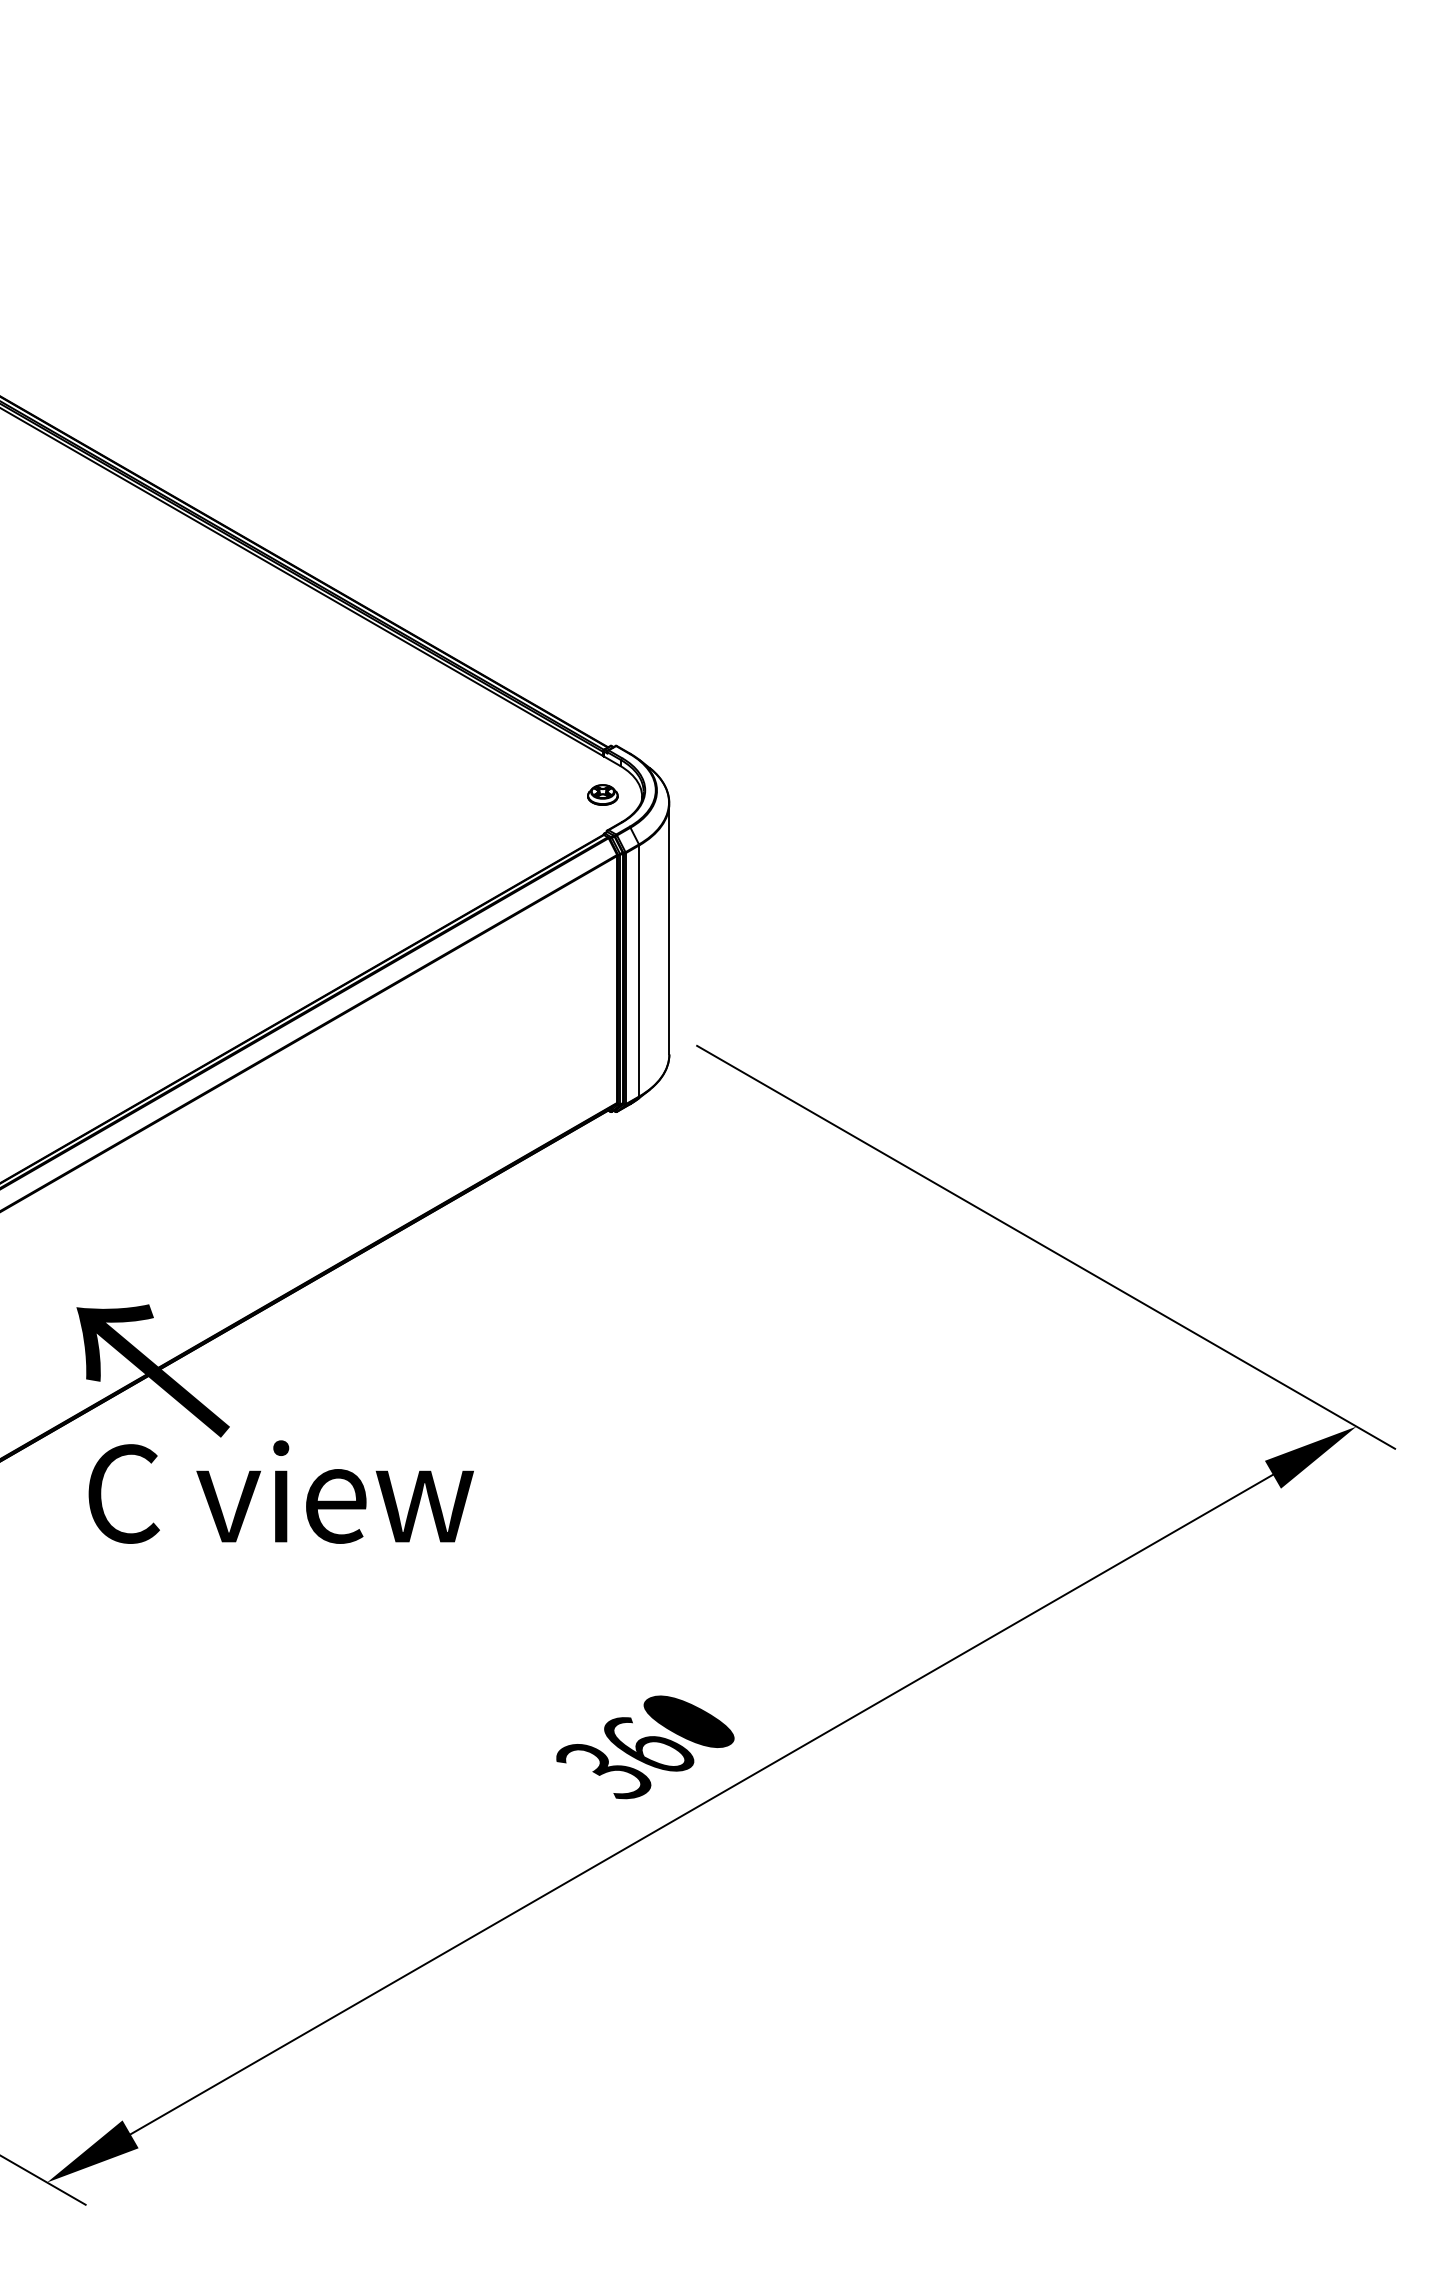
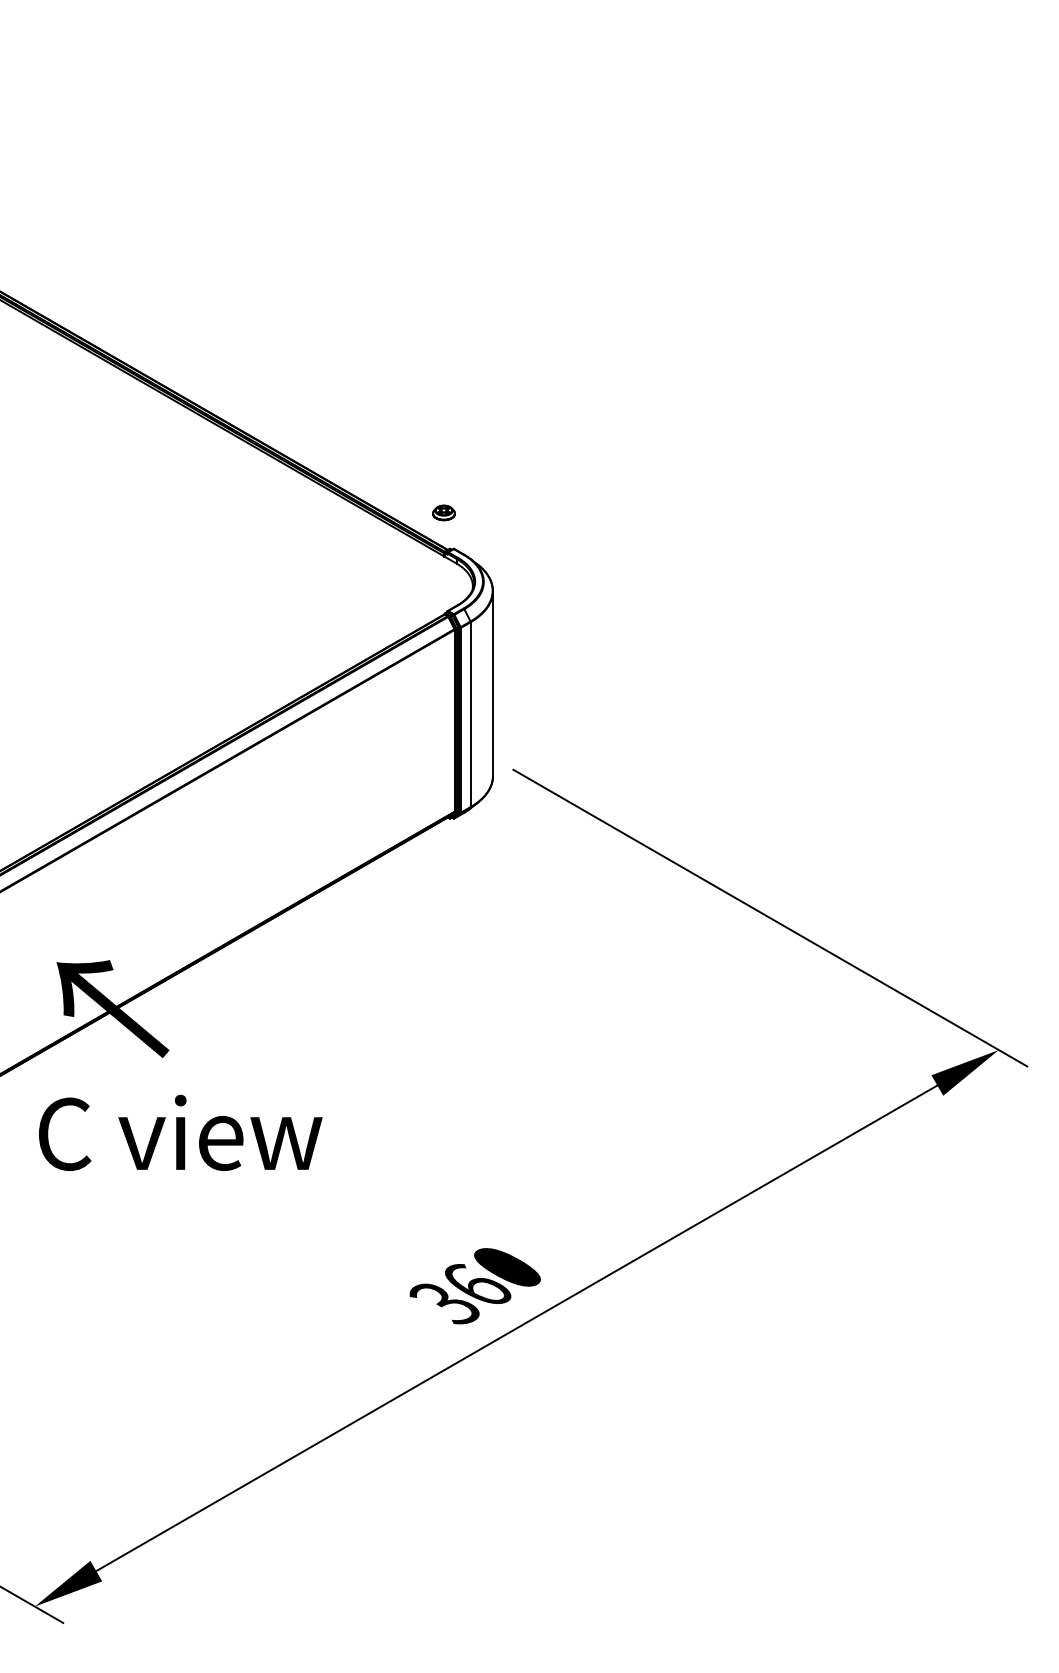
part: (602, 794) -> (443, 512), moved
text: (280, 1491) -> (180, 1132), moved

